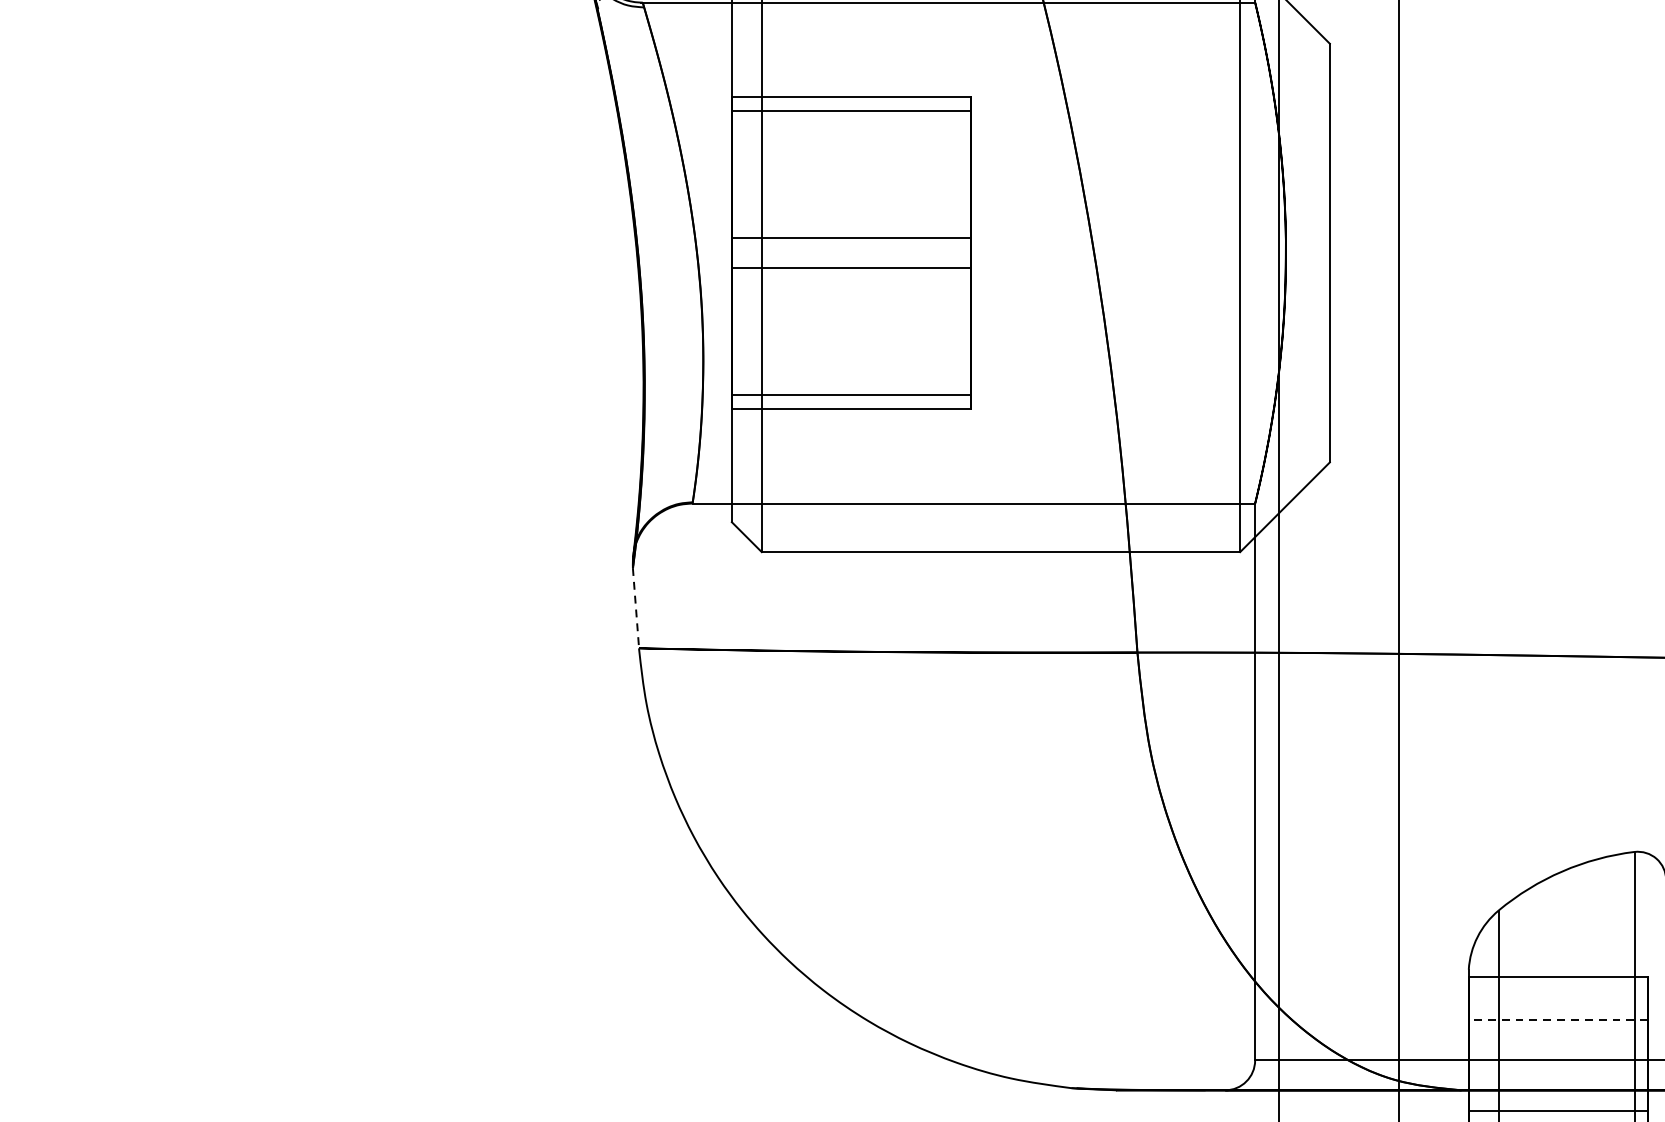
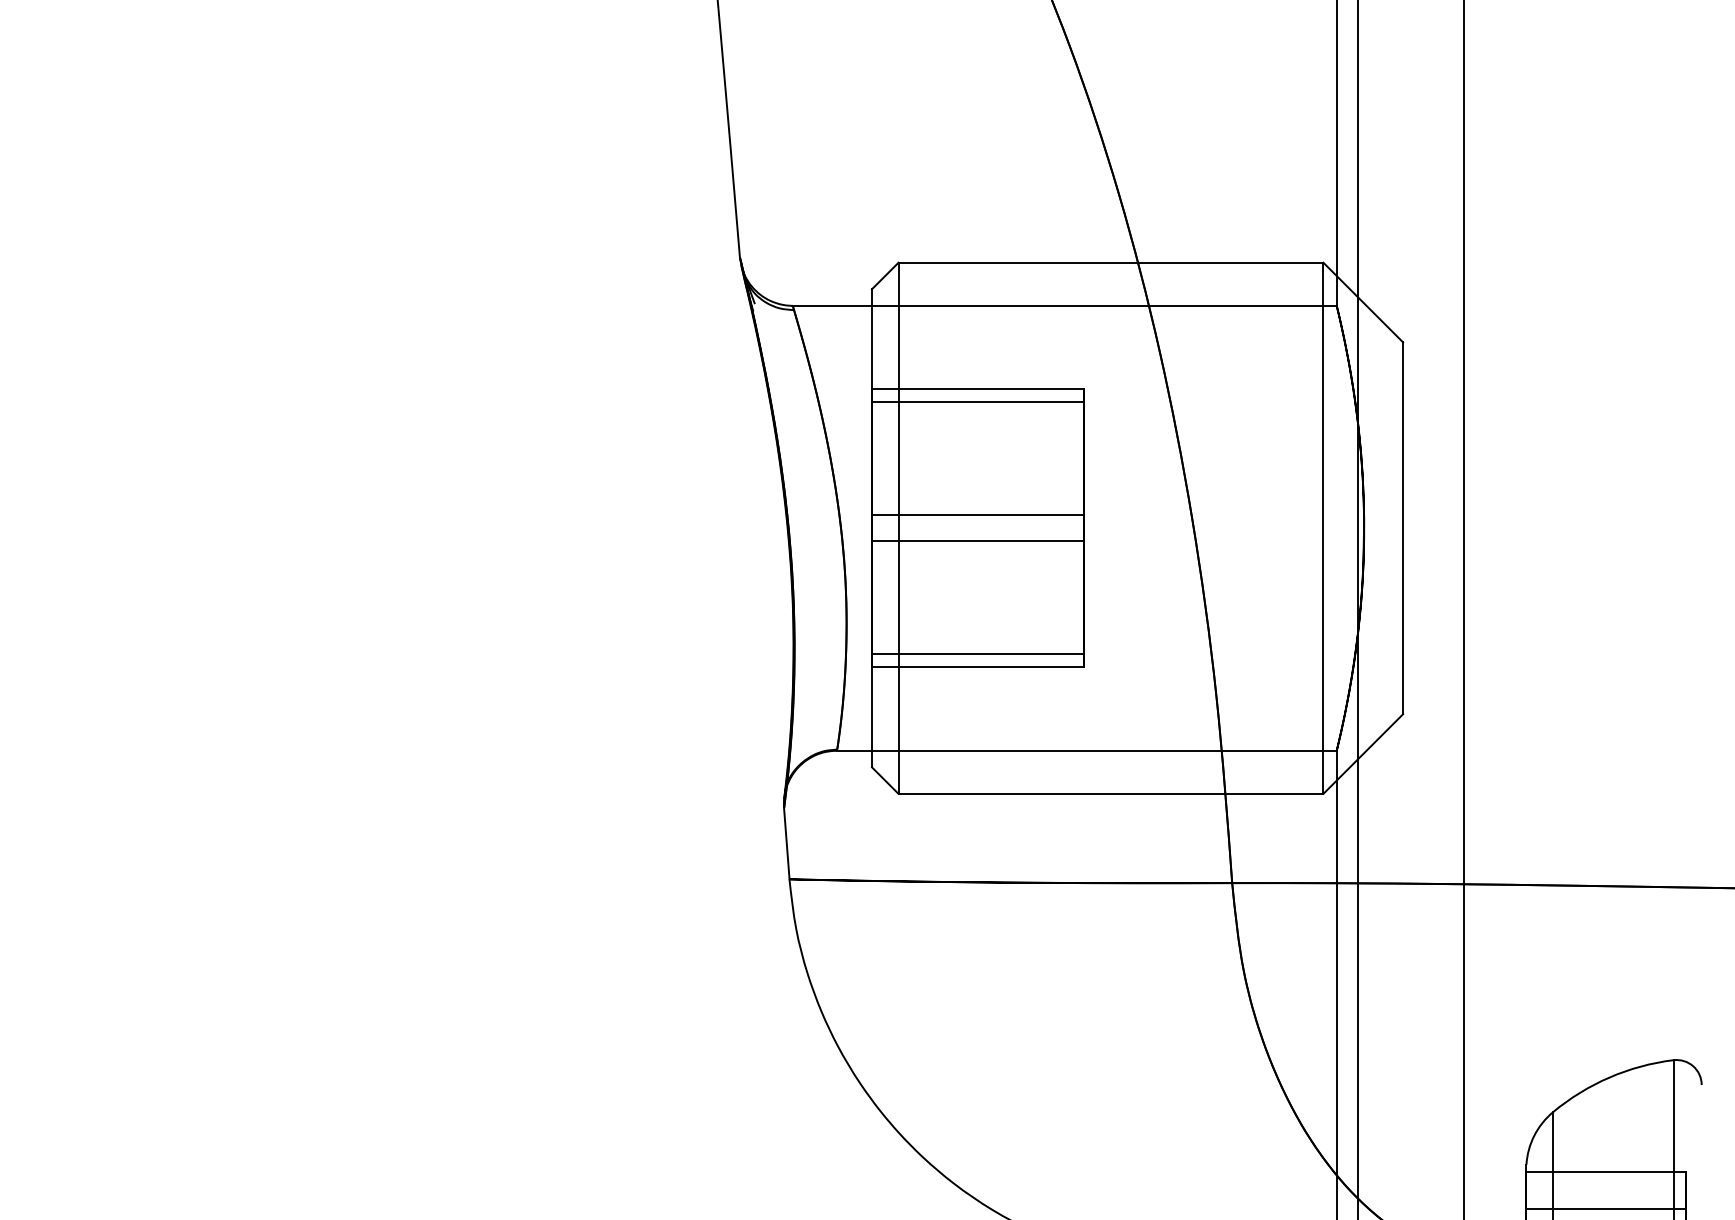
line: (635, 607) -> (786, 843), dashed -> solid
line: (1558, 1020) -> (1606, 1209), dashed -> solid

